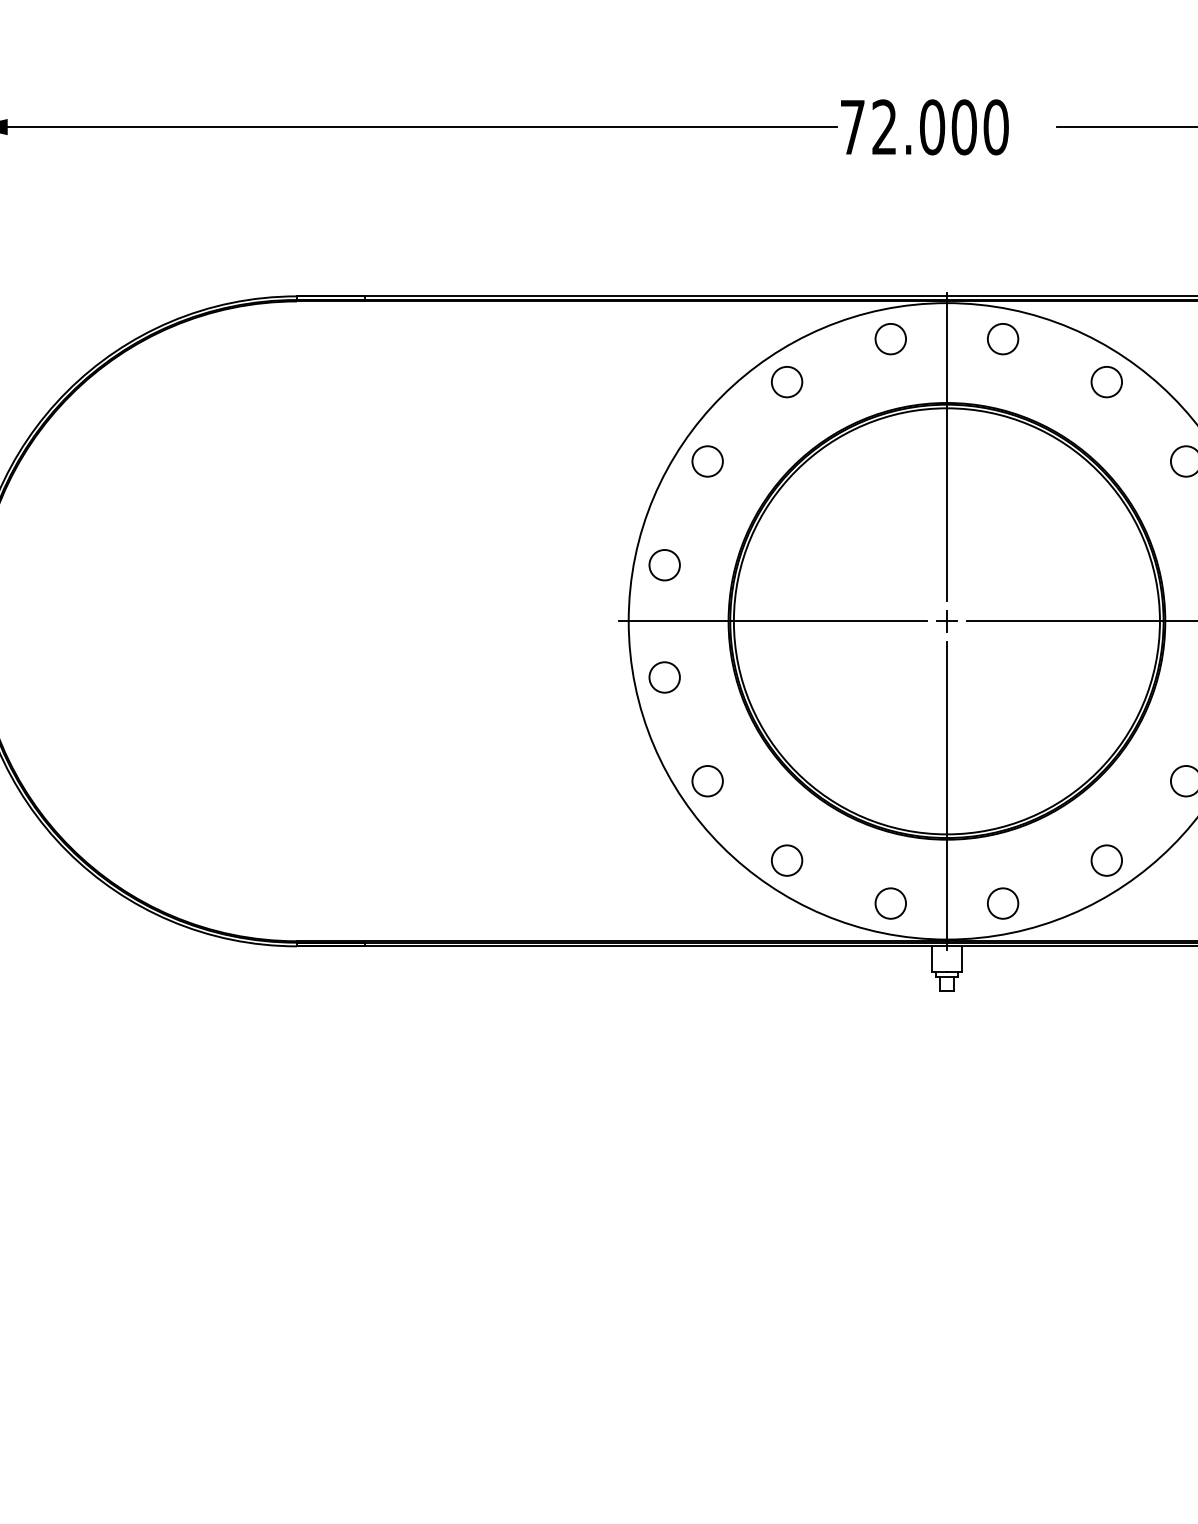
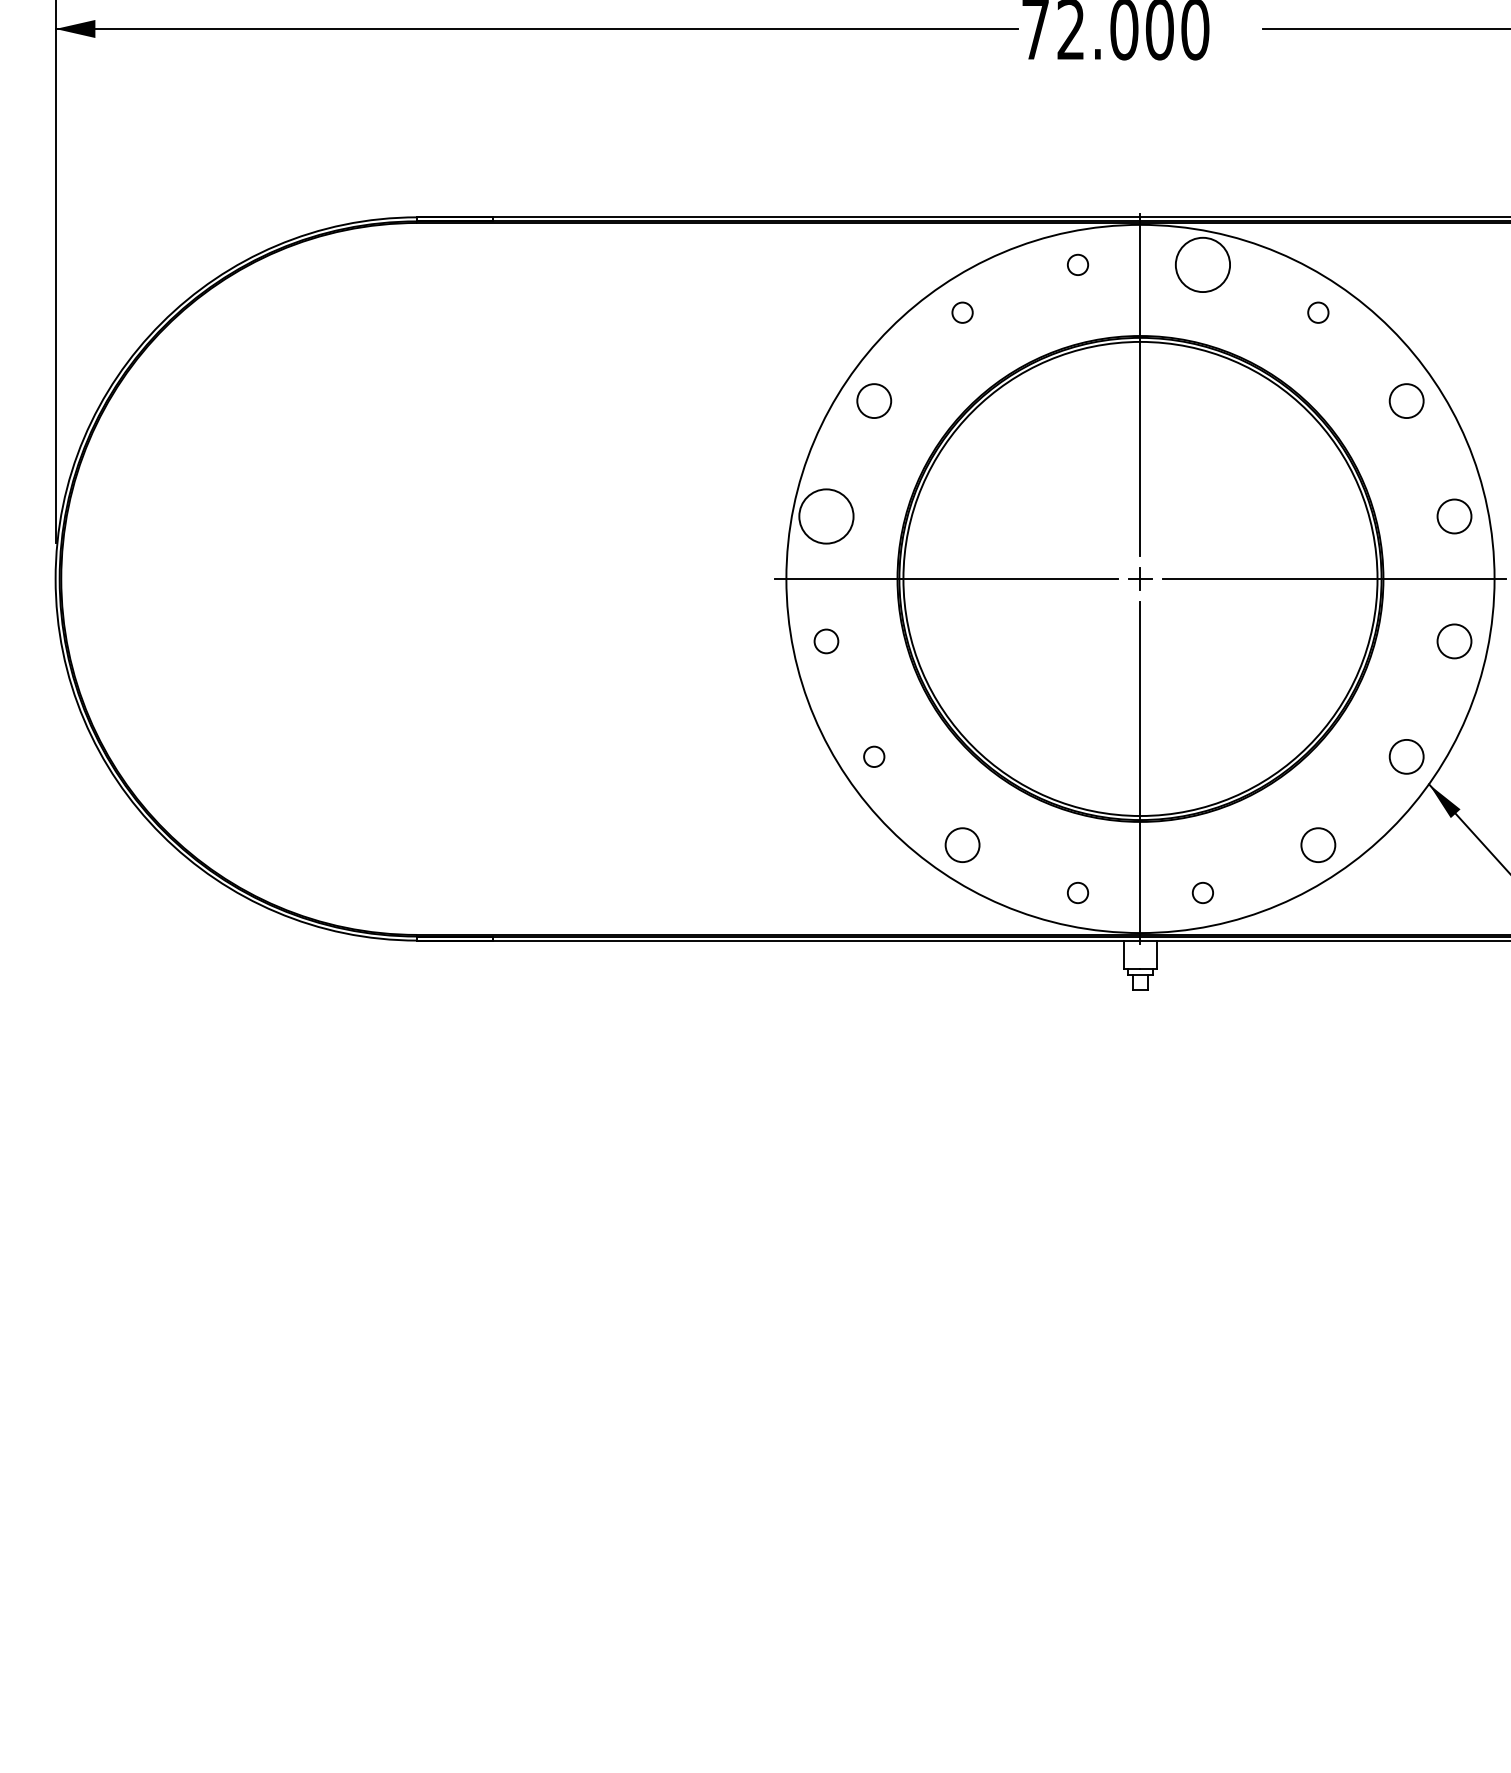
circle: (890, 338) -> (1077, 264), size x0.6
circle: (1002, 338) -> (1202, 264), size x1.6
circle: (786, 381) -> (962, 312), size x0.6
circle: (1106, 381) -> (1318, 312), size x0.6
circle: (664, 565) -> (826, 516), size x1.6
circle: (664, 677) -> (826, 641), size x0.7
circle: (707, 780) -> (874, 756), size x0.6
circle: (890, 903) -> (1077, 892), size x0.6
circle: (1002, 903) -> (1202, 892), size x0.6

